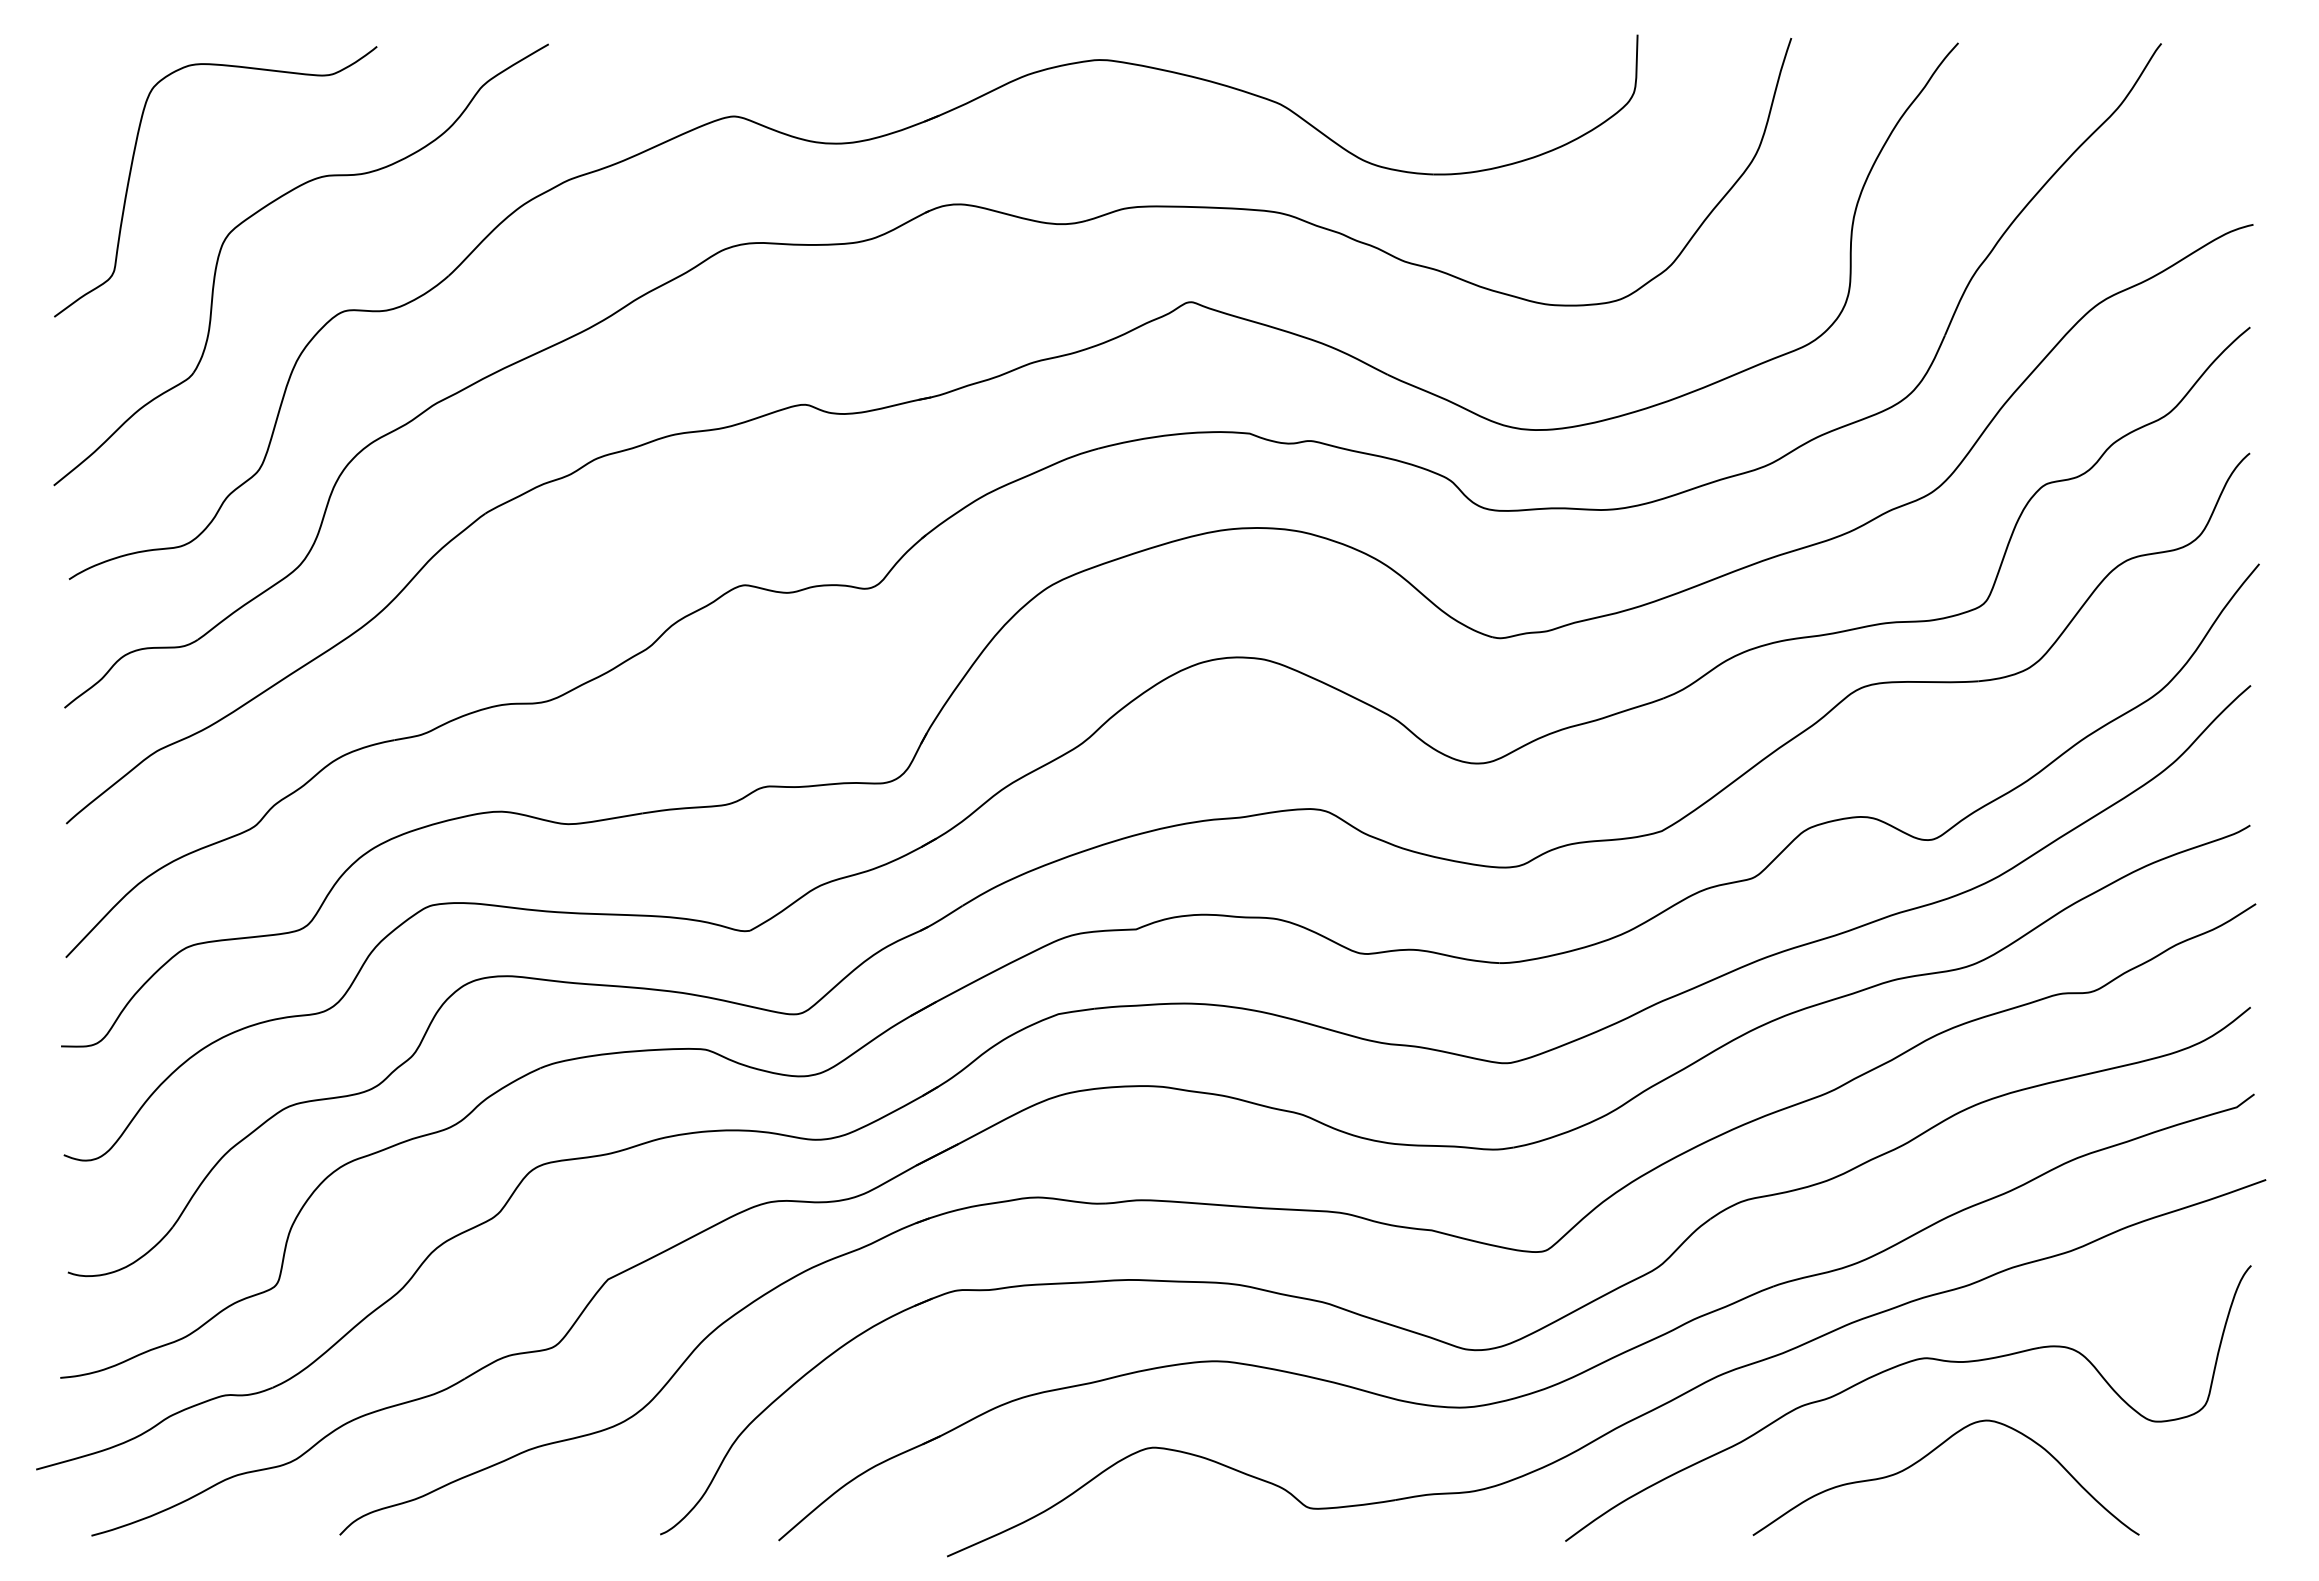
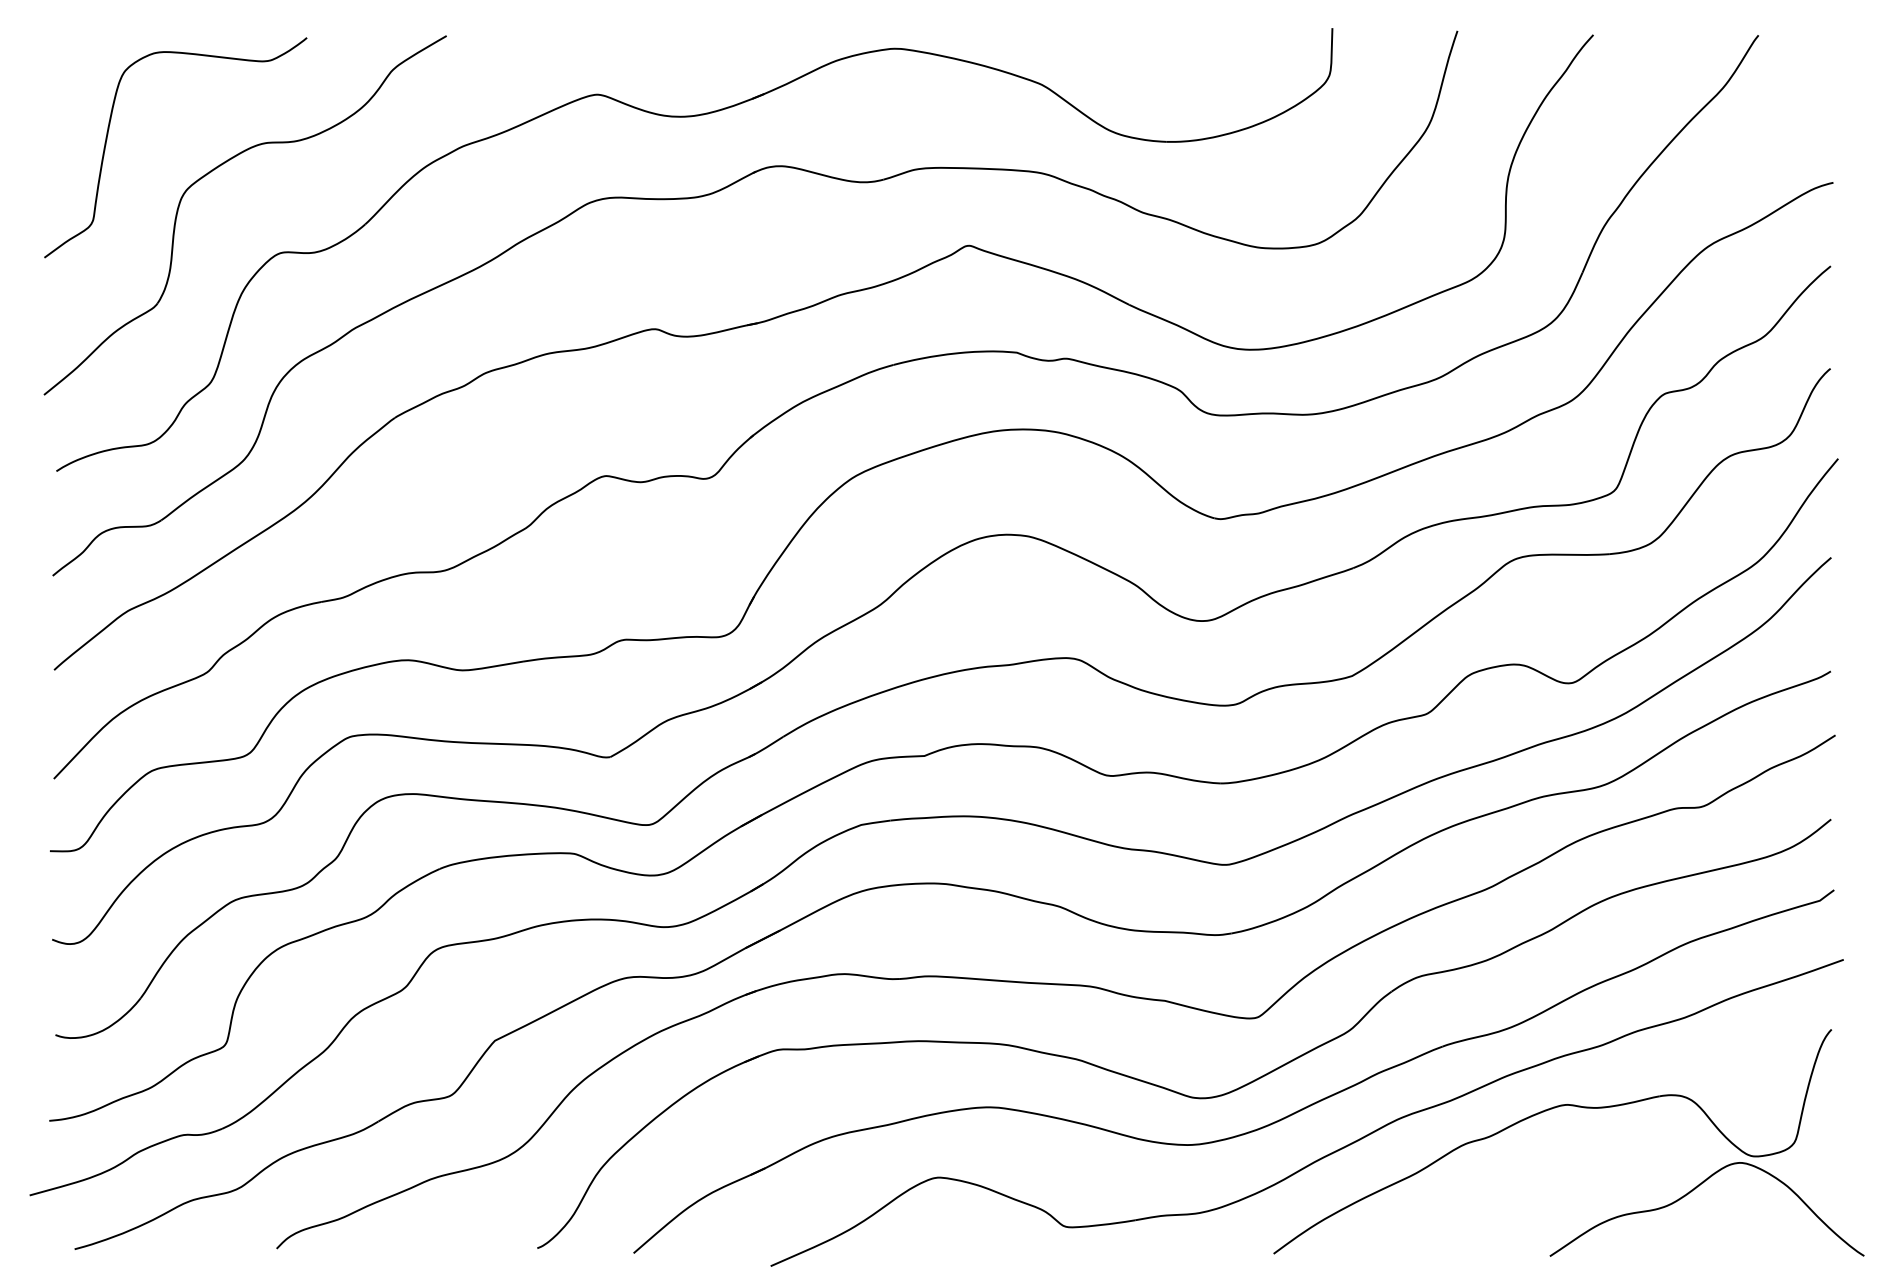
curve: (1928, 1455) -> (1692, 1191), moved

